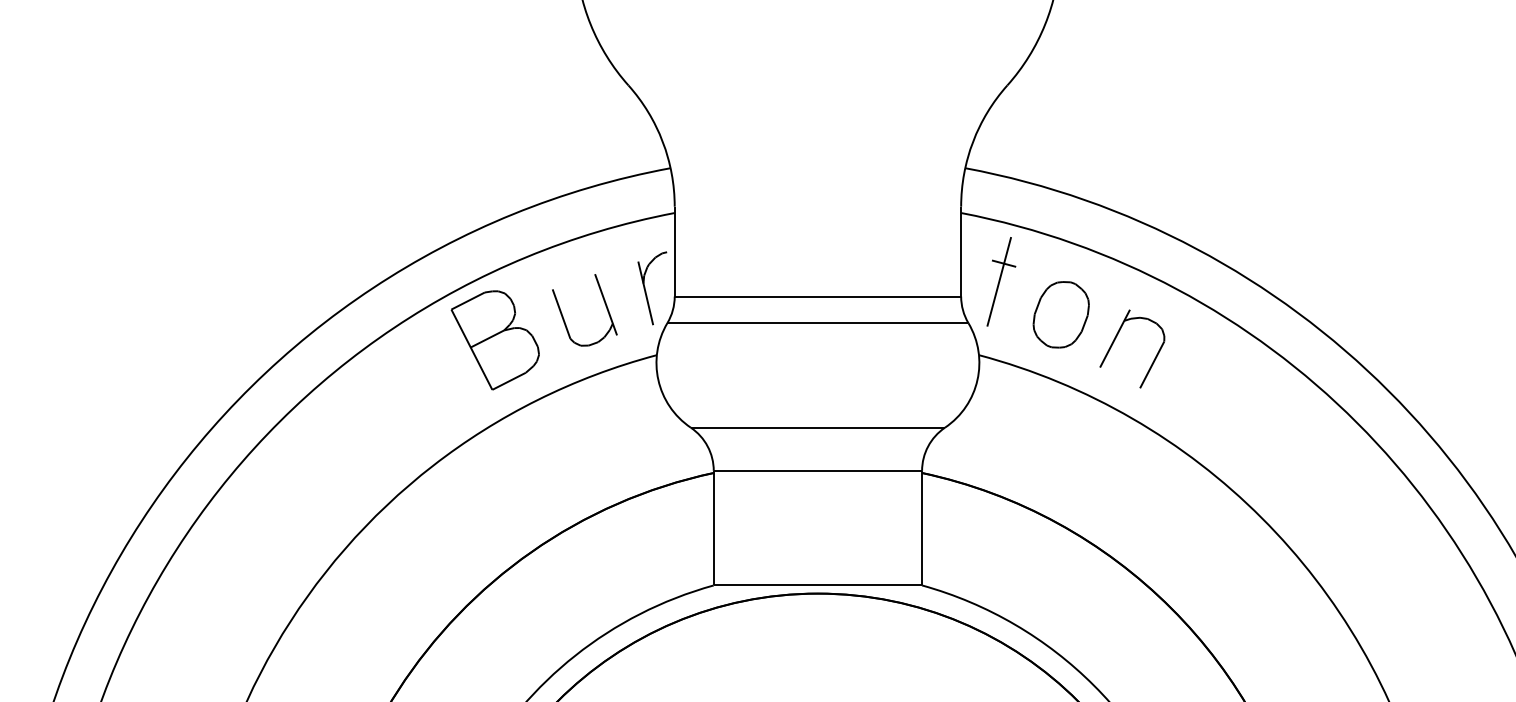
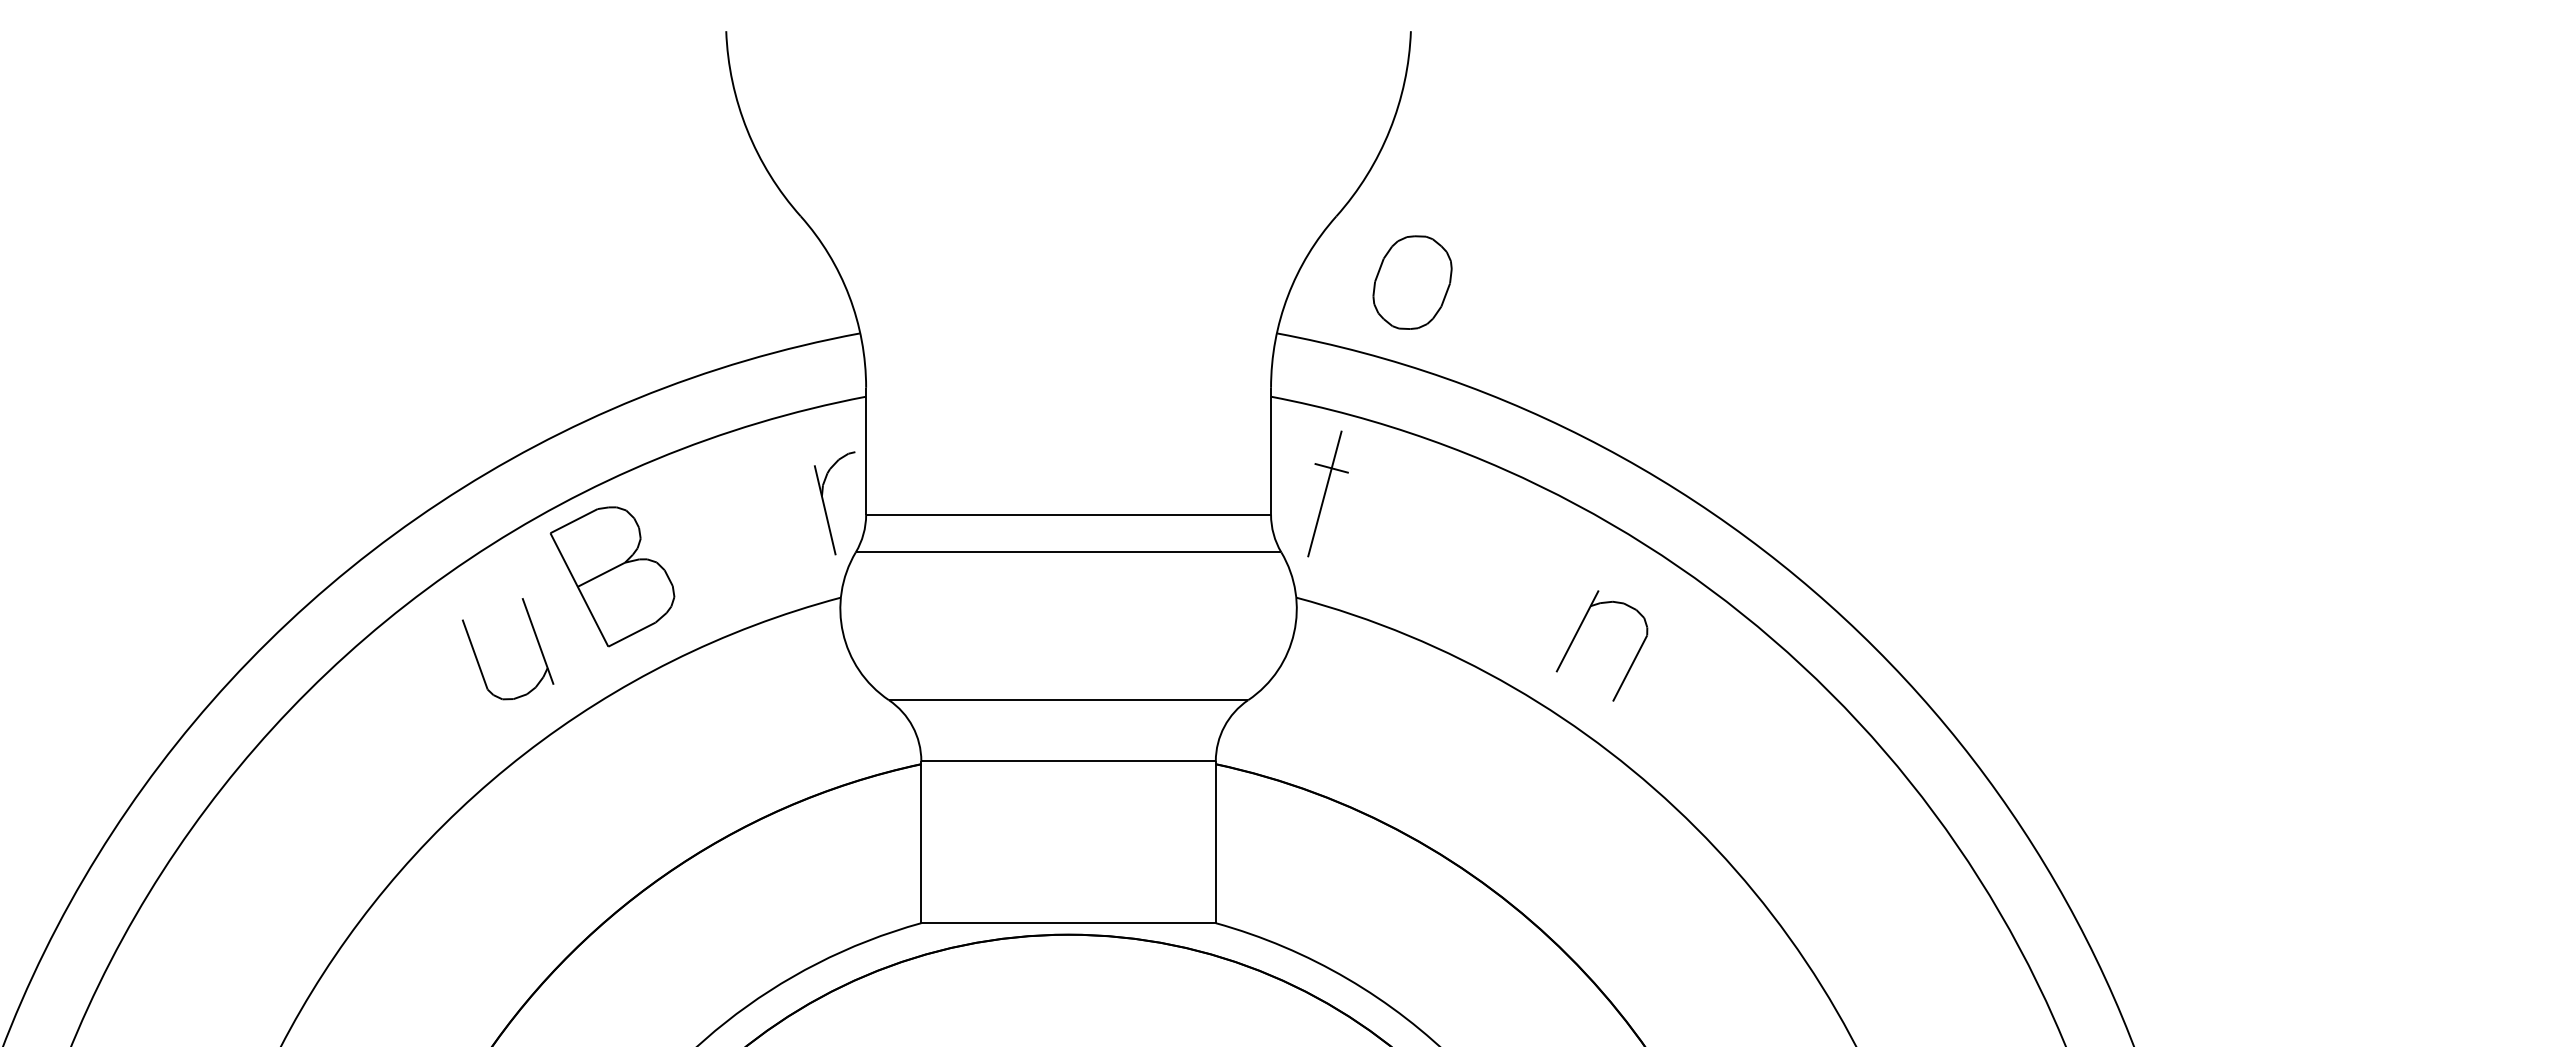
part: (604, 304) -> (536, 640), moved
part: (1061, 314) -> (1412, 282), moved
part: (1115, 339) -> (1578, 632), moved

